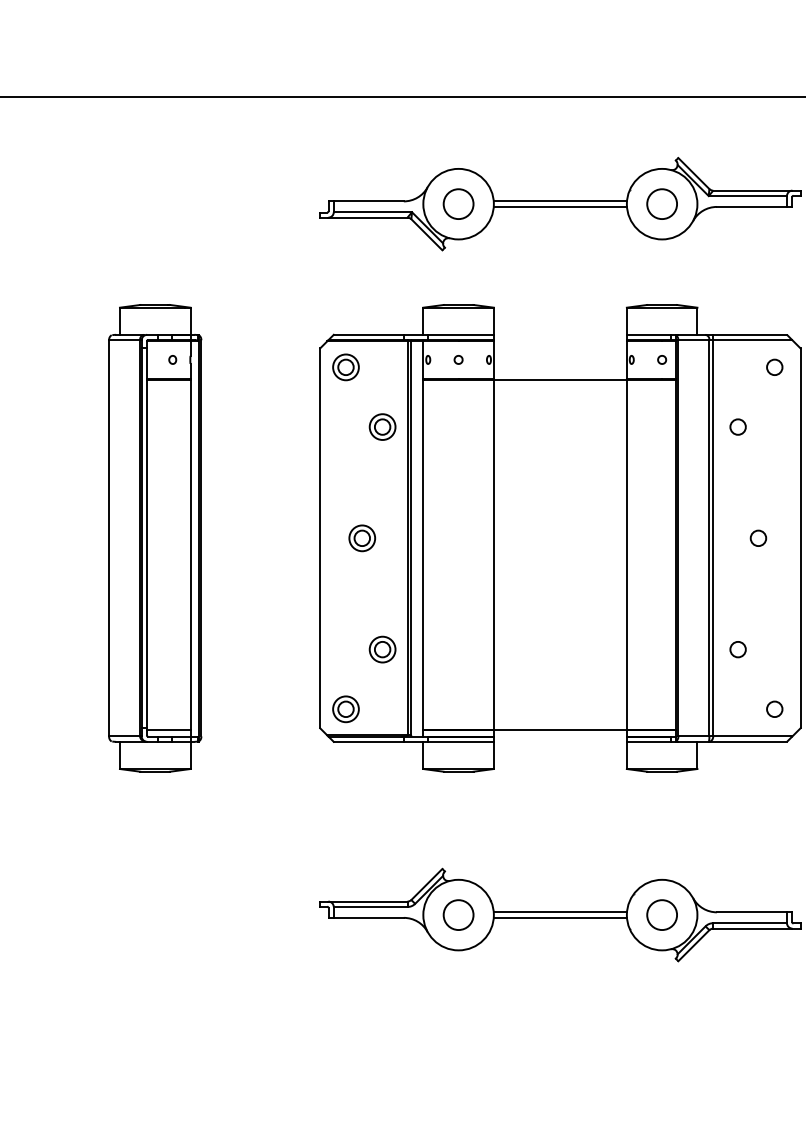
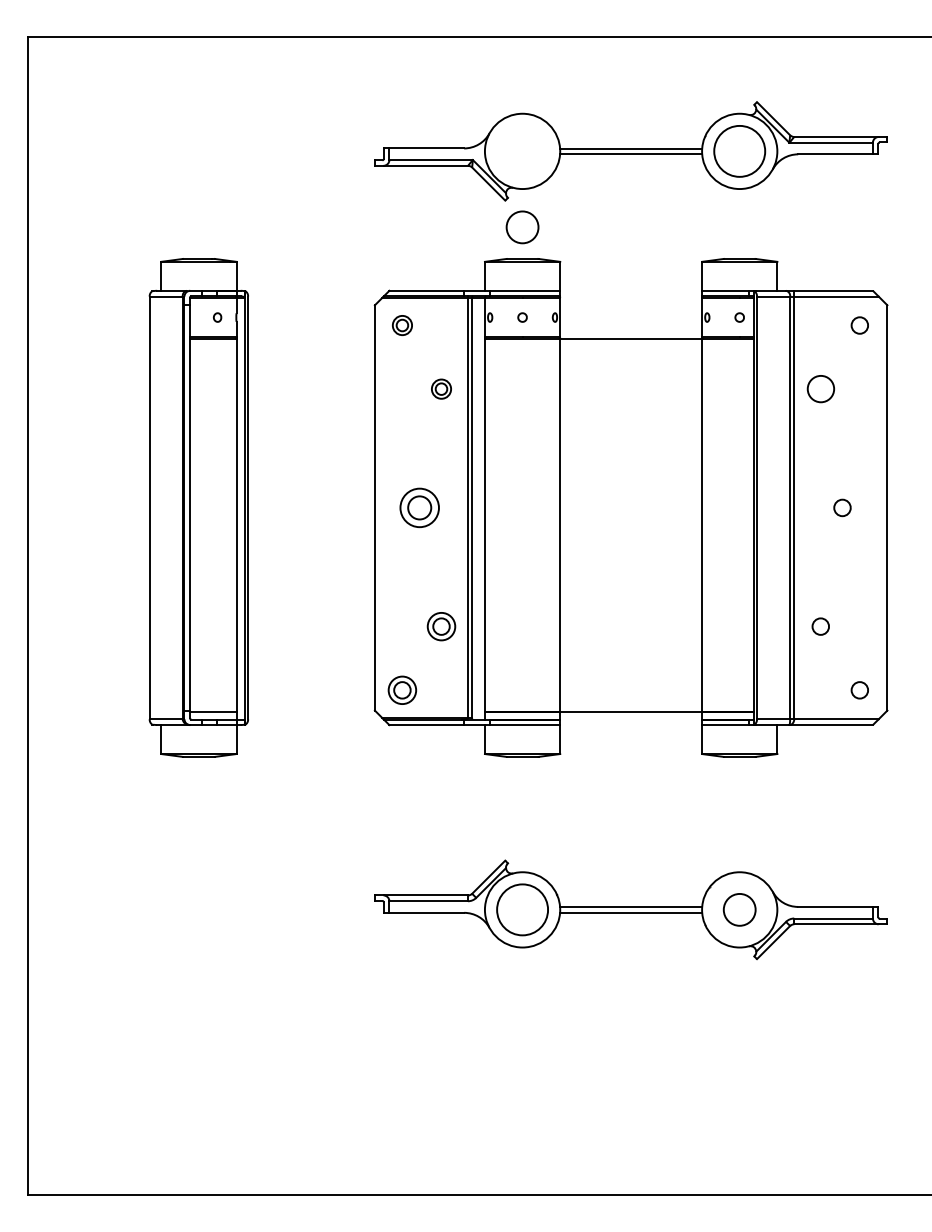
circle: (458, 204) -> (522, 227), moved
circle: (661, 204) -> (739, 151), size x1.6
part: (346, 367) -> (402, 325), size x0.7
part: (382, 426) -> (441, 388), size x0.7
circle: (737, 427) -> (820, 389), size x1.6
part: (362, 537) -> (419, 507), size x1.4
circle: (458, 914) -> (522, 909), size x1.6

